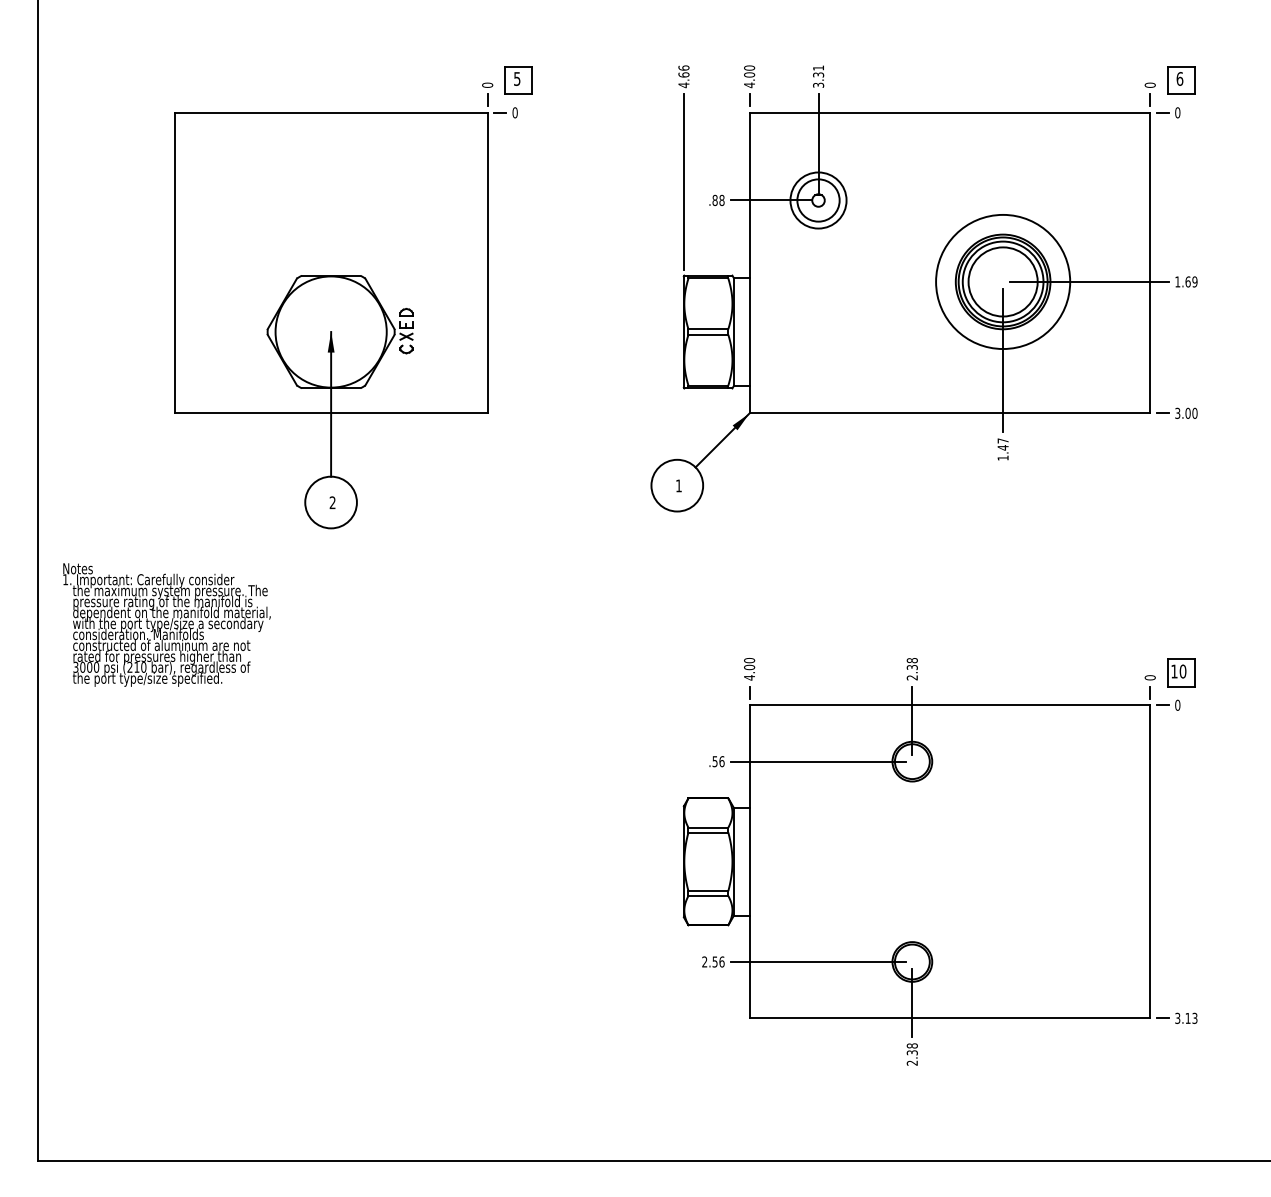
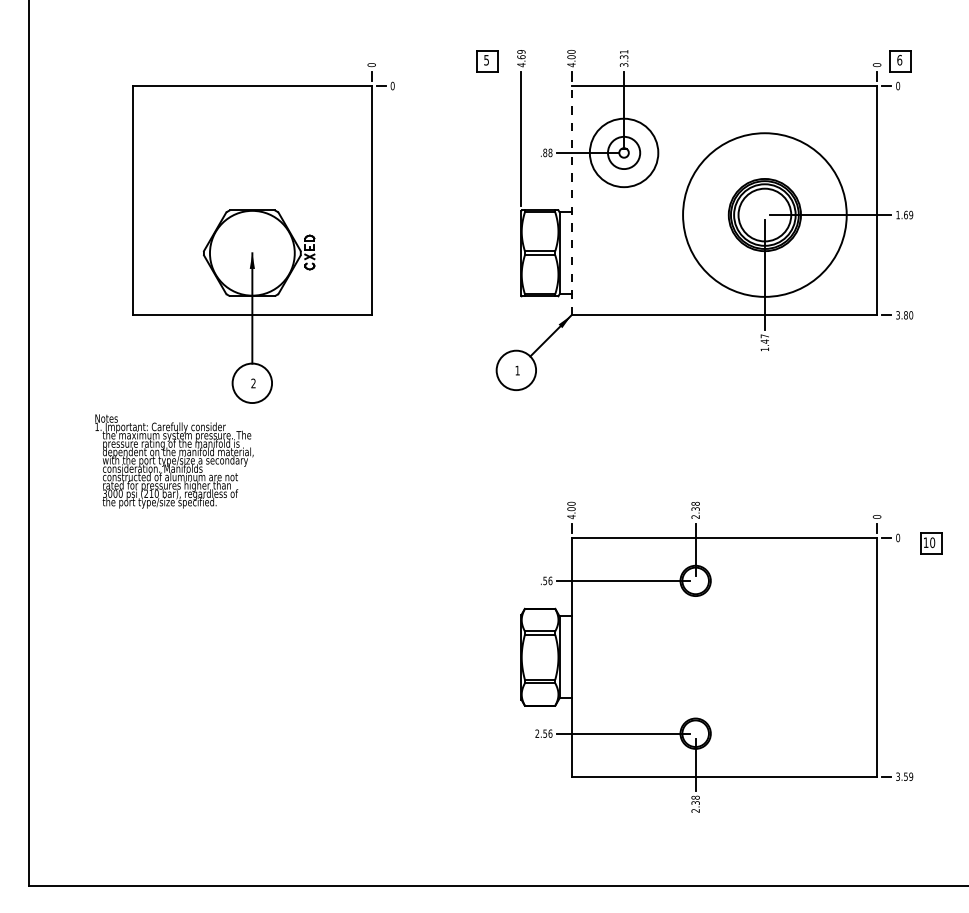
text: (683, 67) -> (521, 51), 4.66 -> 4.69
part: (518, 80) -> (487, 61), moved
circle: (818, 200) -> (624, 152), size x1.6
line: (749, 262) -> (571, 200), solid -> dashed
circle: (1003, 281) -> (765, 214), size x1.6
text: (1187, 413) -> (905, 315), 3.00 -> 3.80
text: (166, 624) -> (174, 461), moved
part: (1181, 672) -> (931, 543), moved
text: (1191, 1018) -> (908, 776), 3.13 -> 3.59

